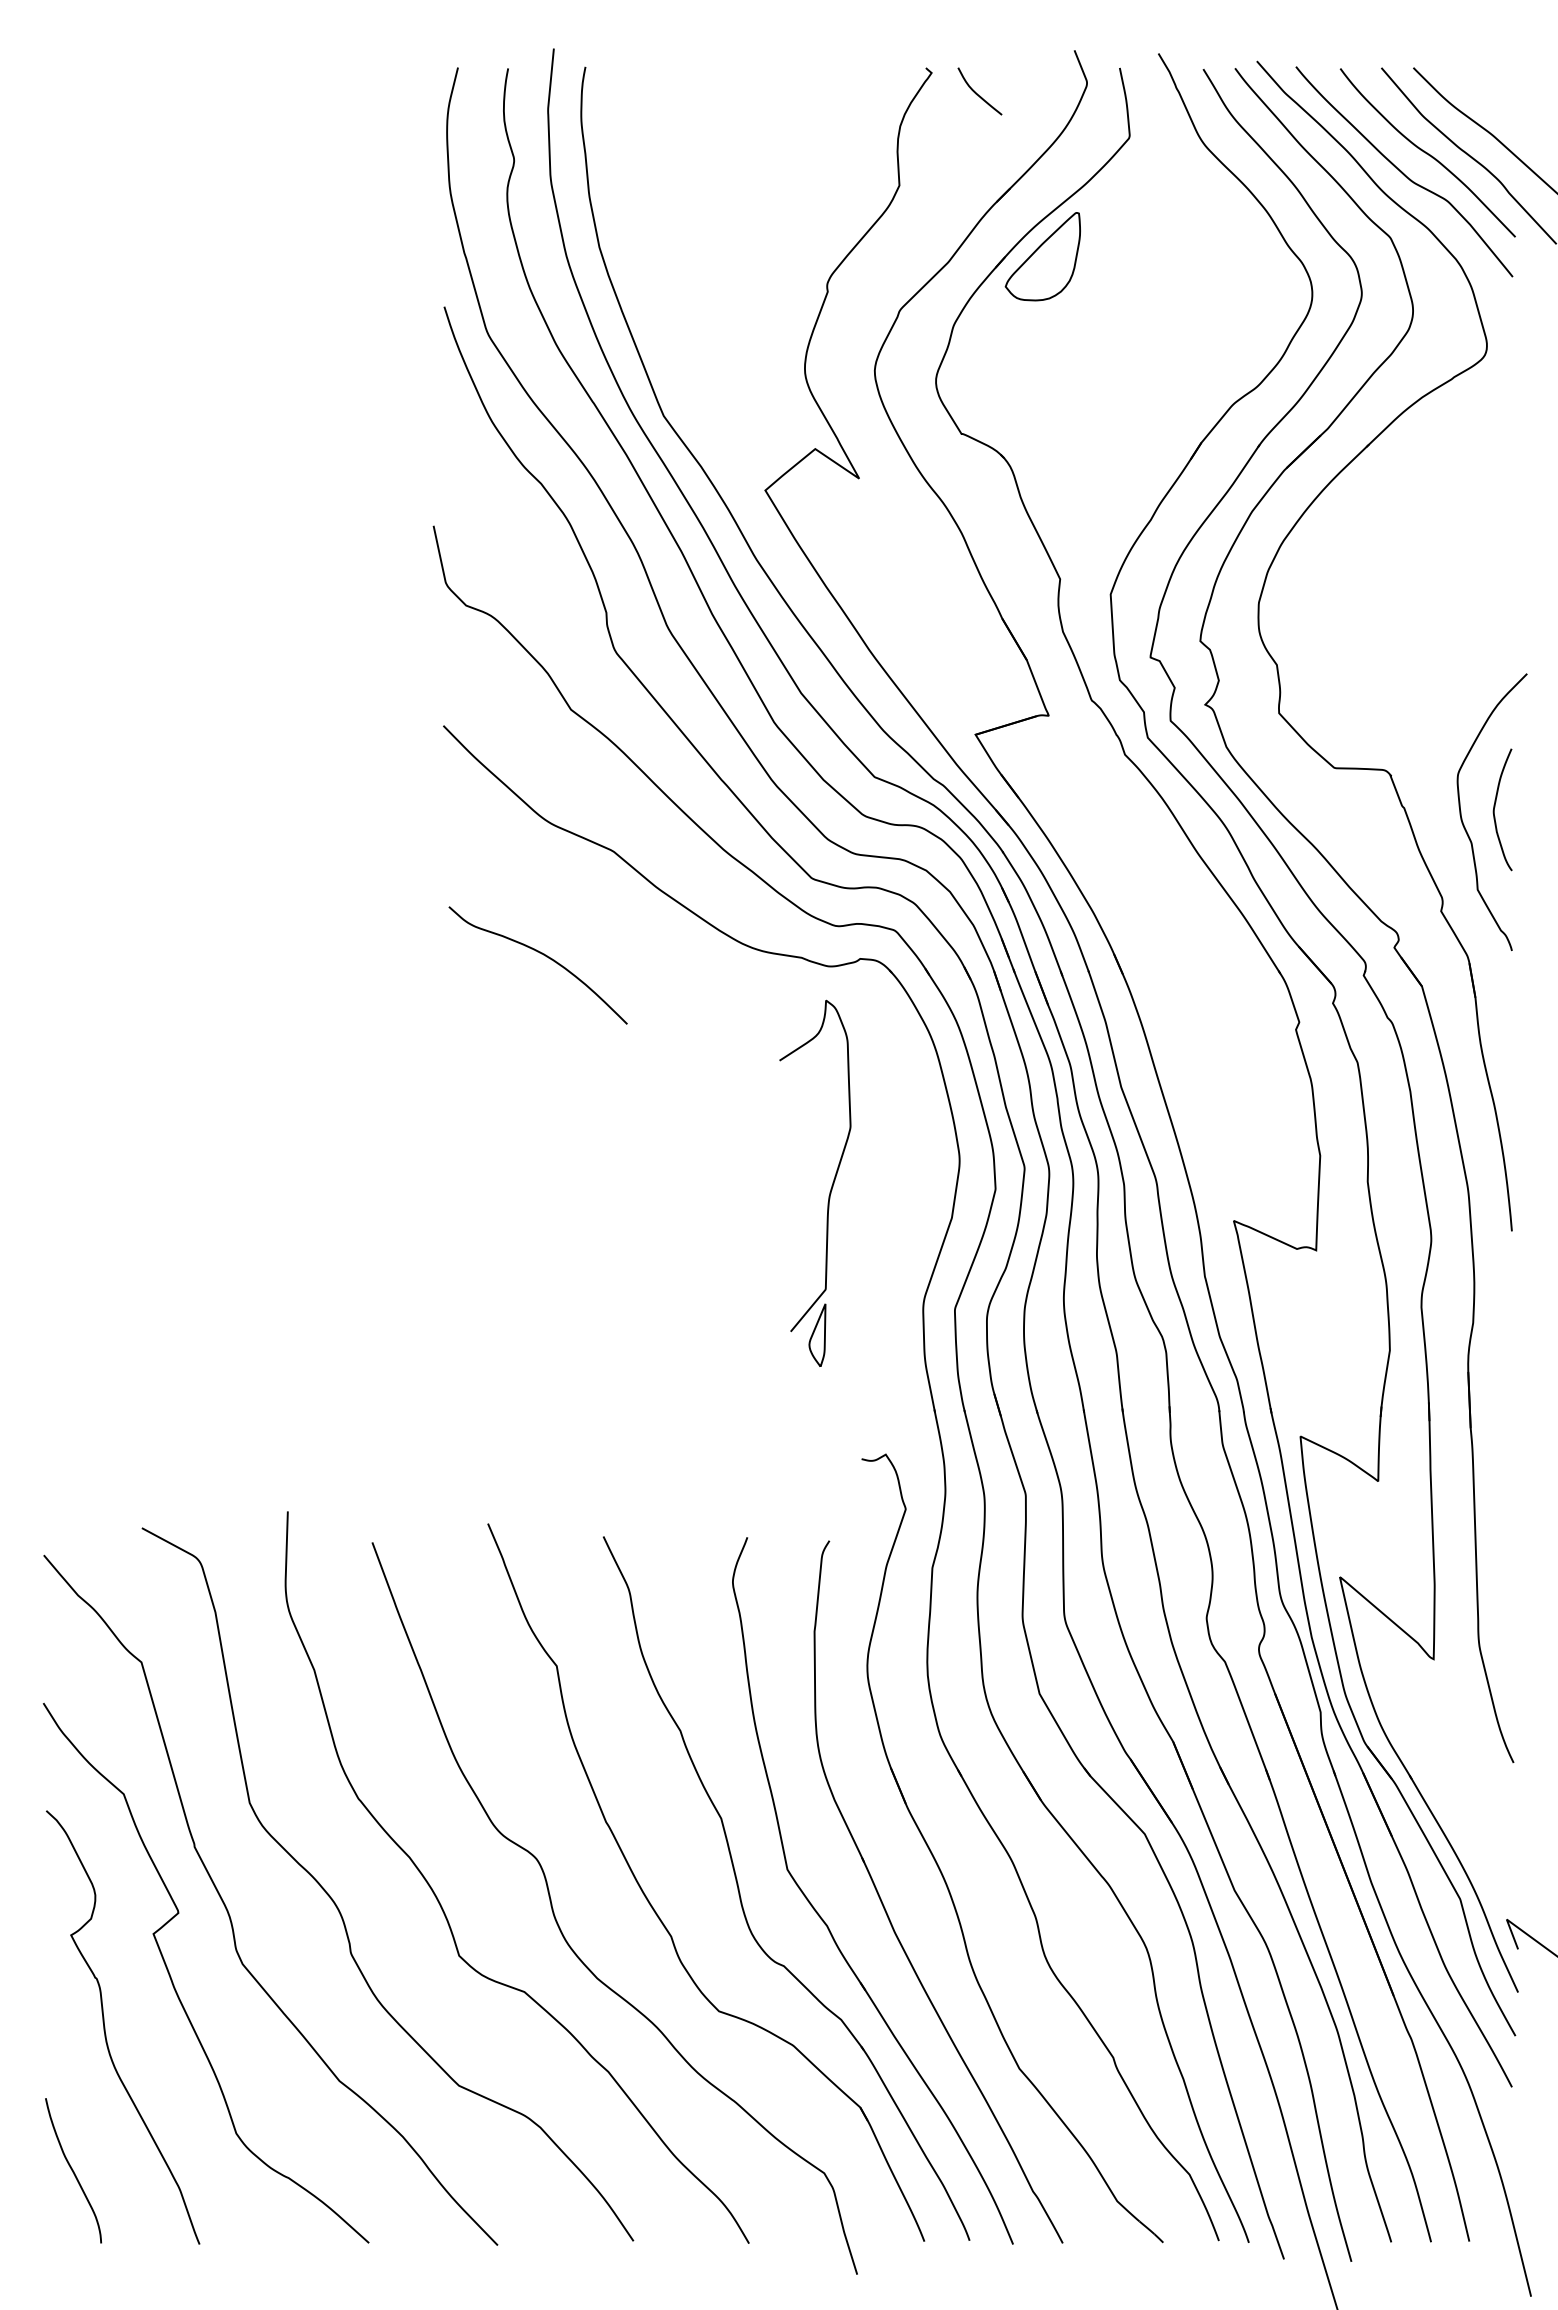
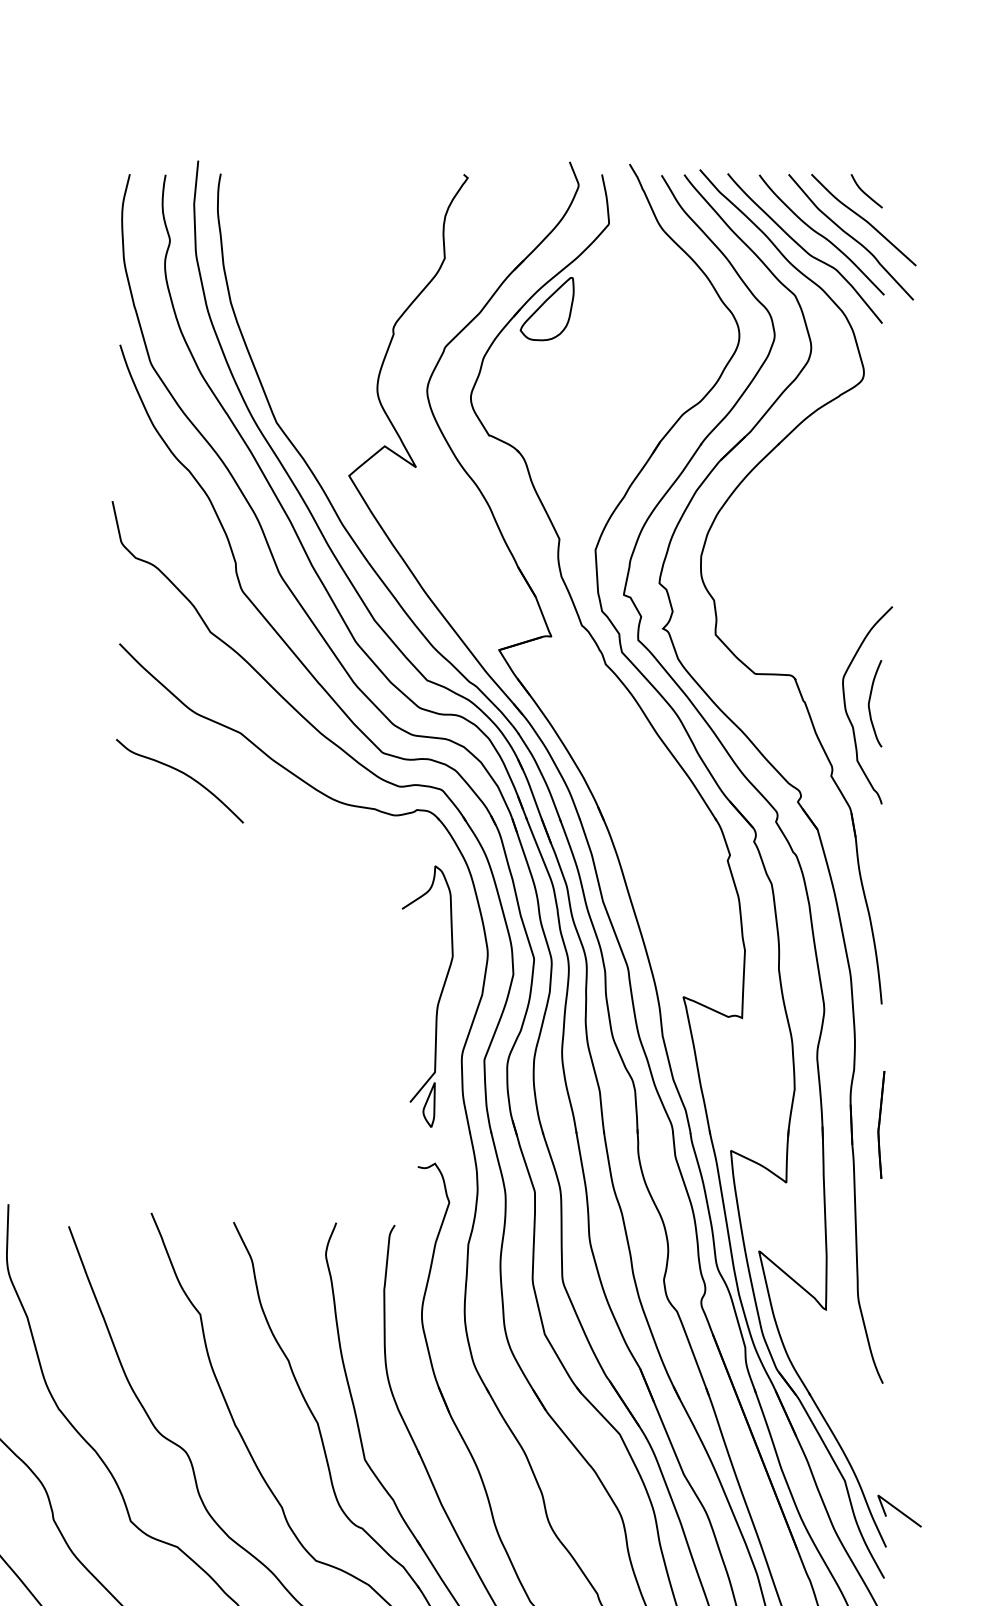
curve: (977, 93) -> (865, 192), moved
curve: (543, 955) -> (183, 774), moved
part: (830, 1188) -> (438, 1000), moved
part: (1511, 1399) -> (881, 1124), added

